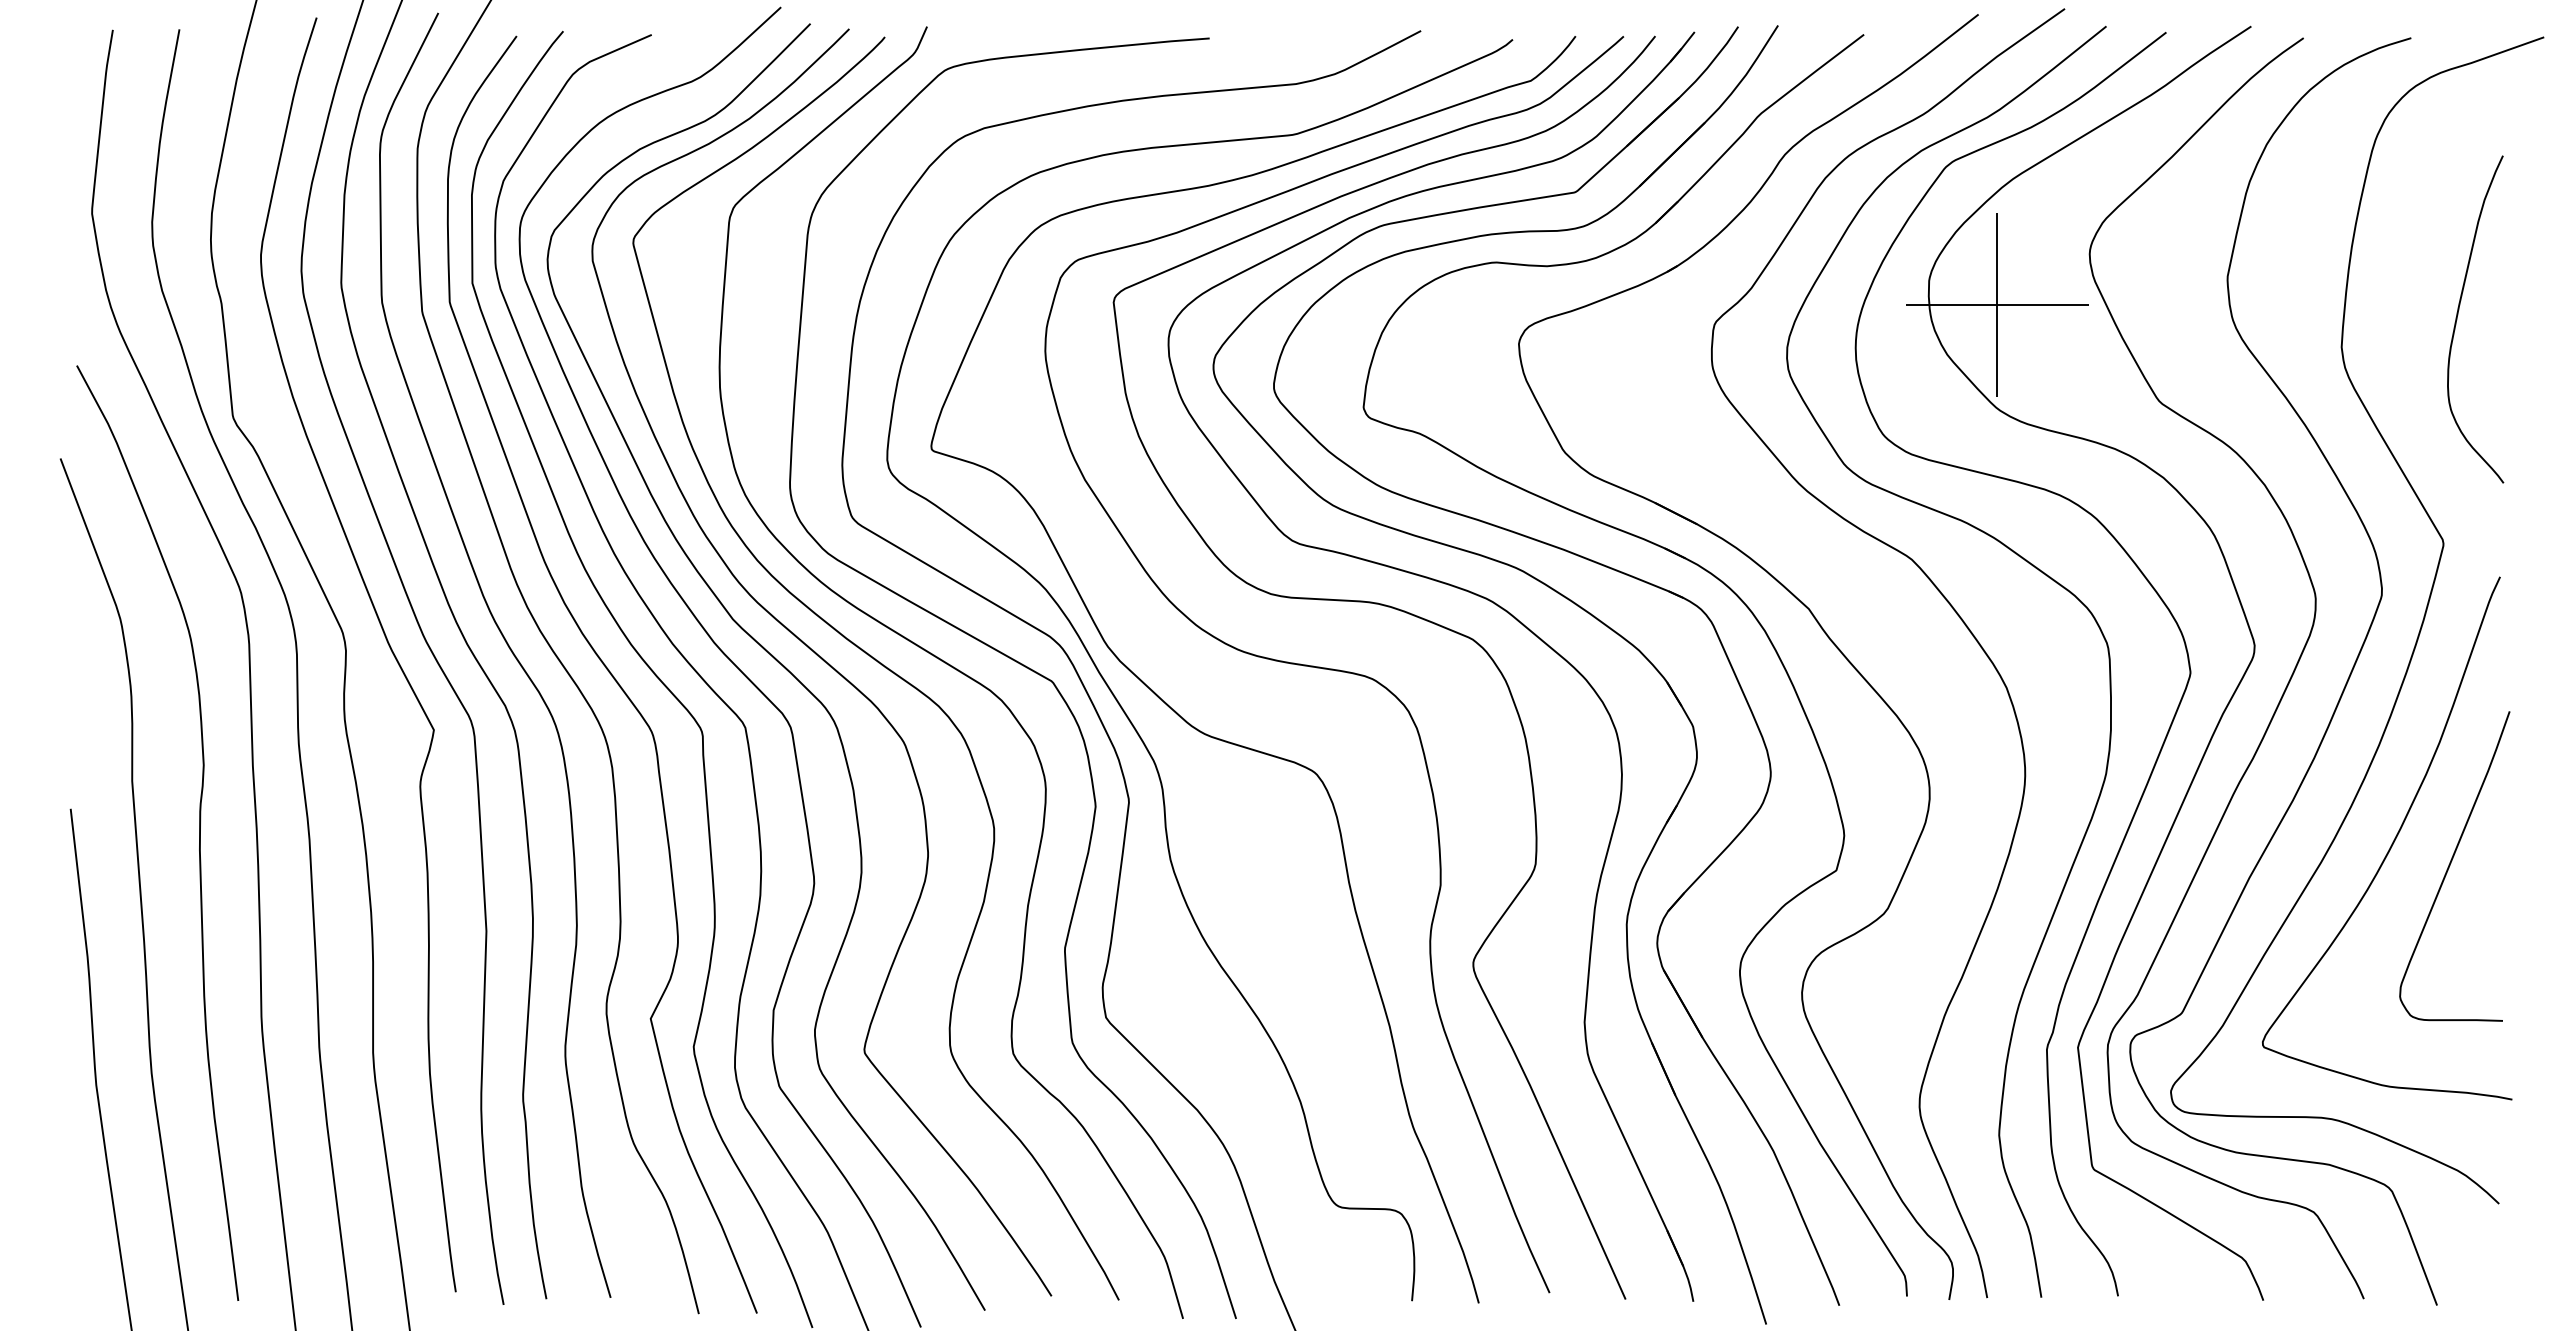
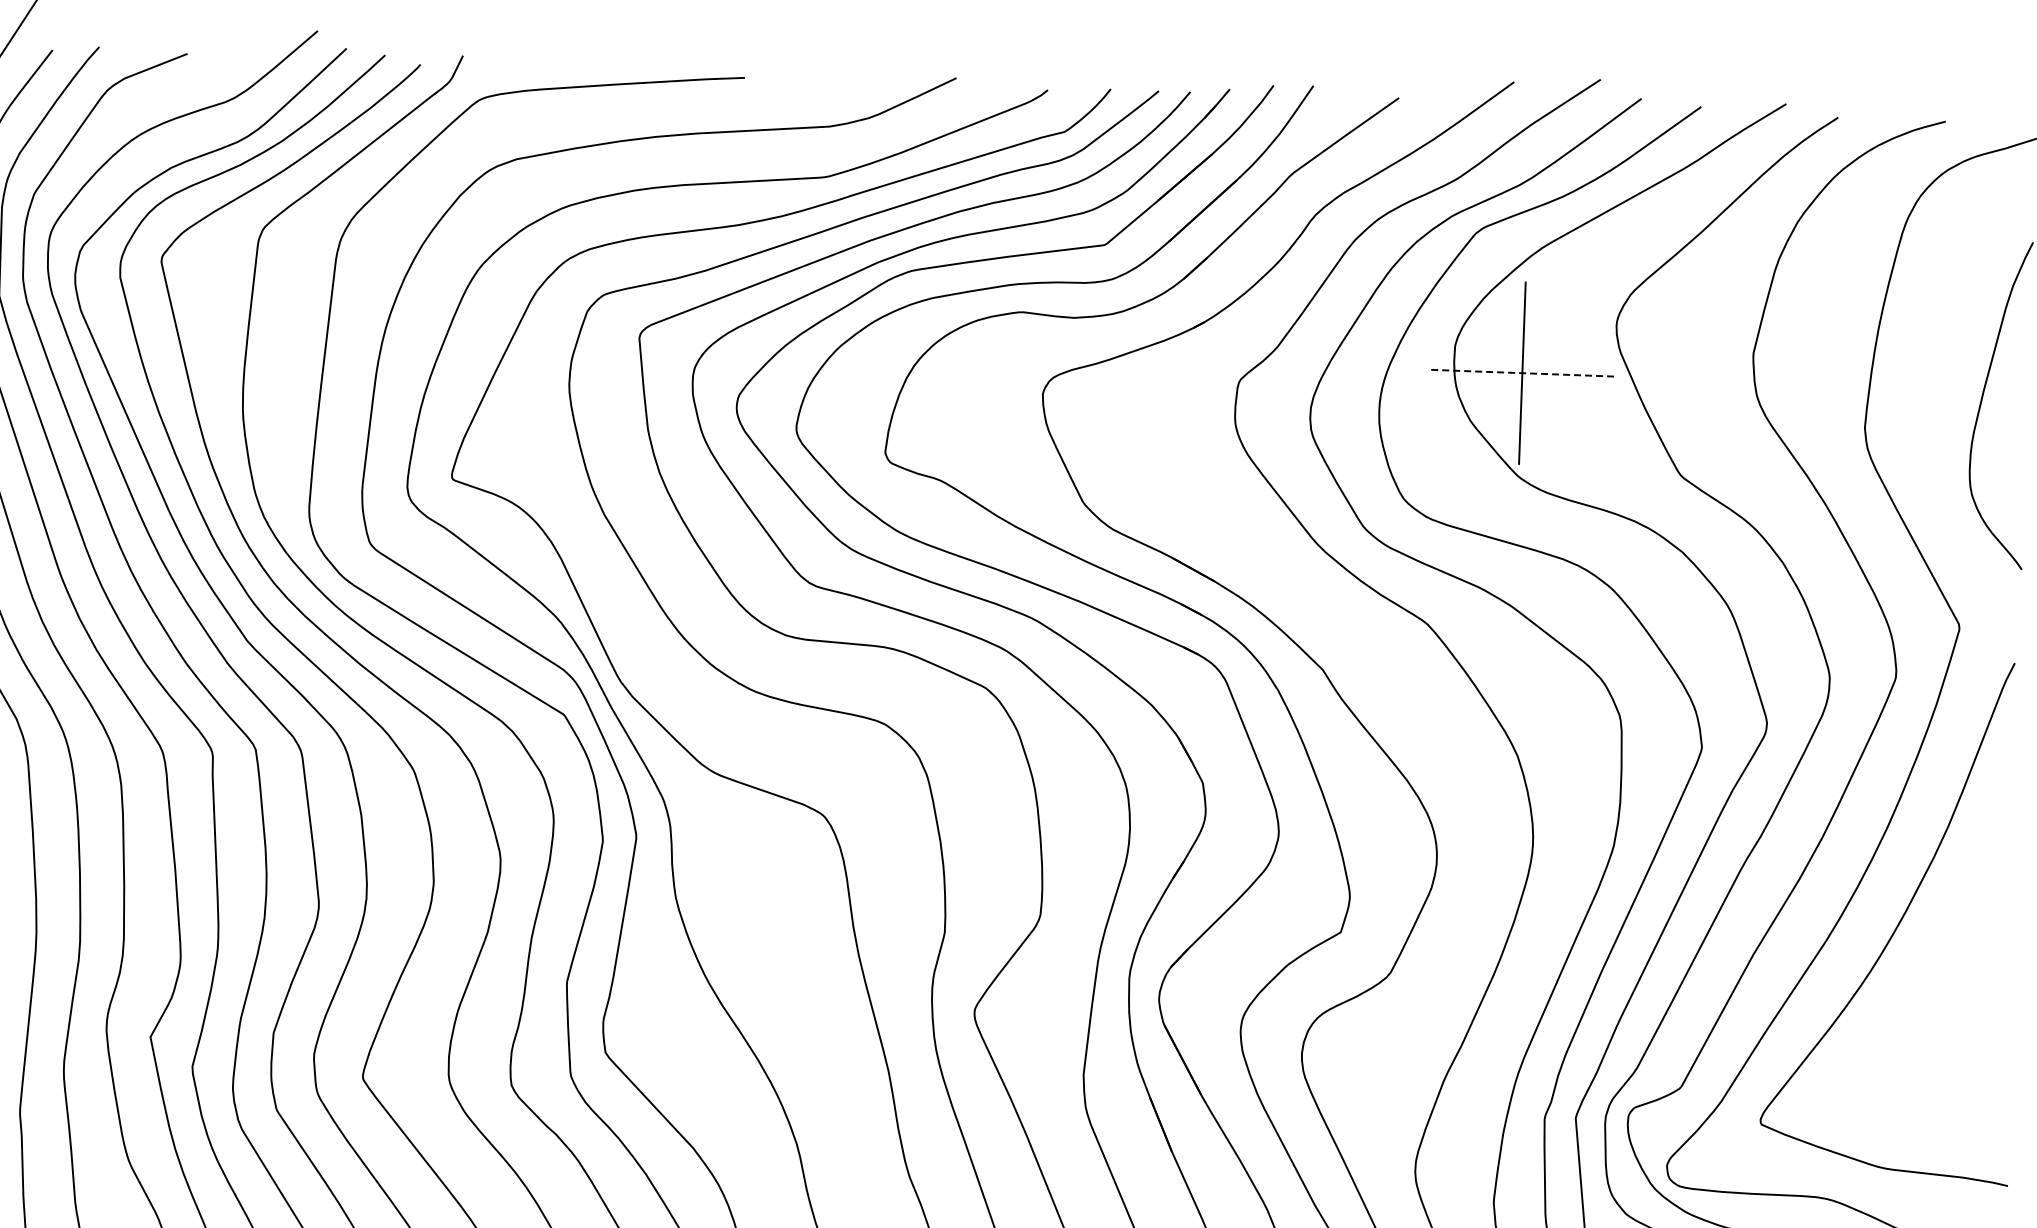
line: (1997, 305) -> (1522, 373), solid -> dashed
curve: (2450, 865) -> (1954, 949), removed

